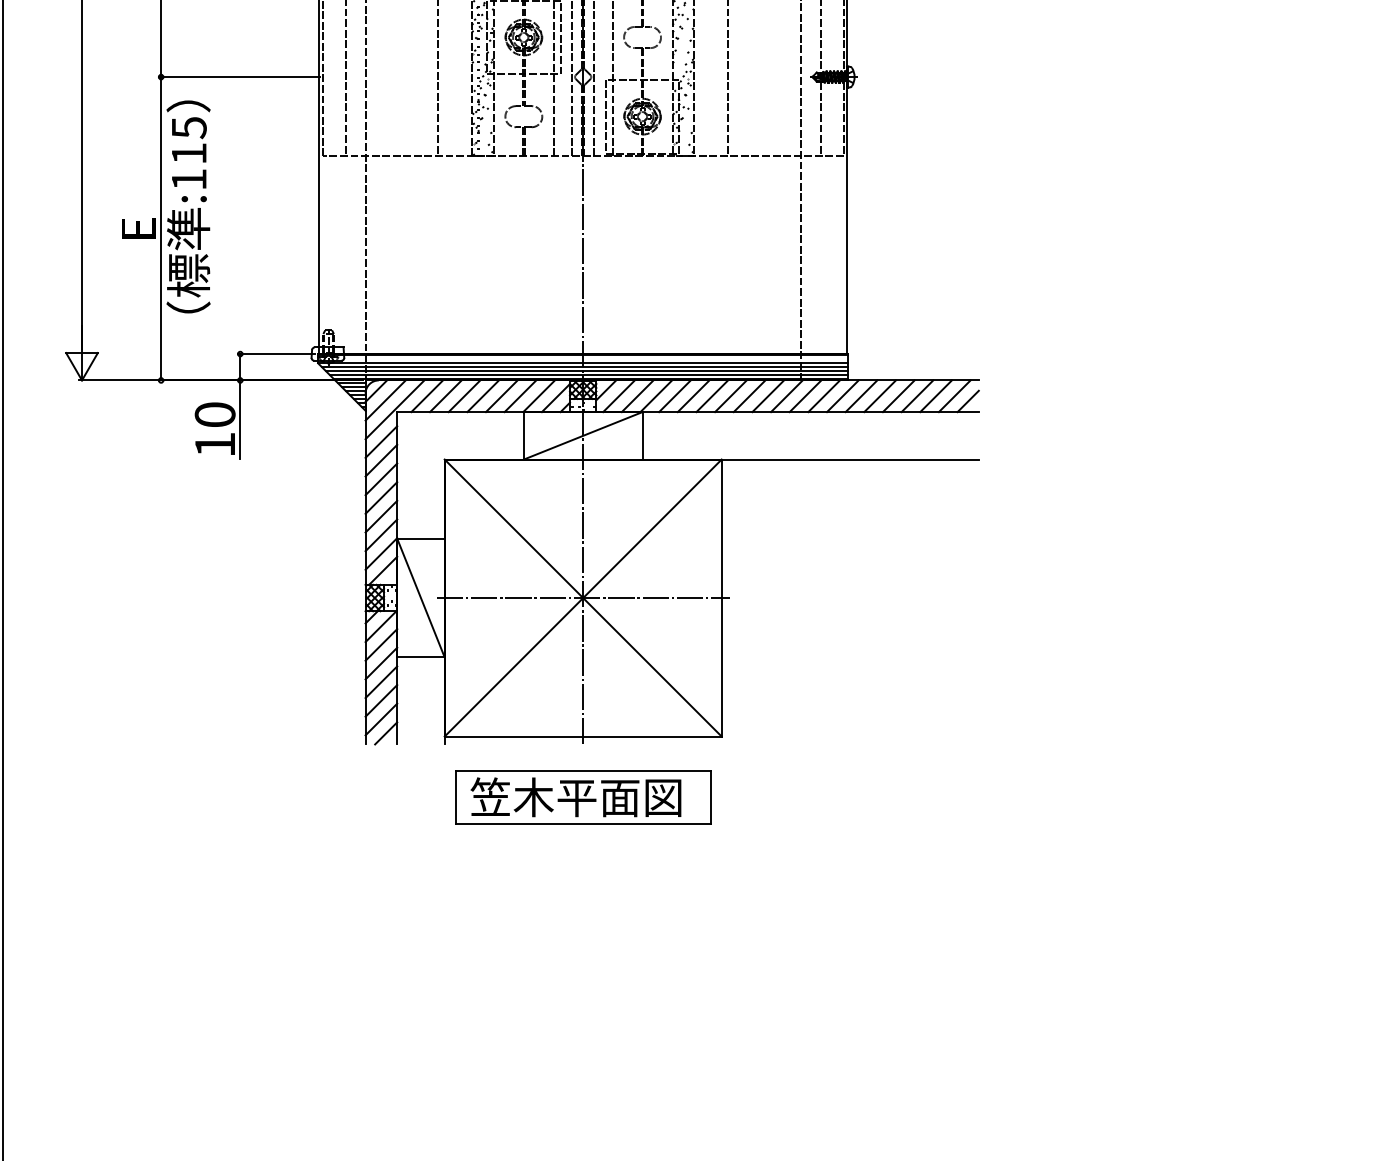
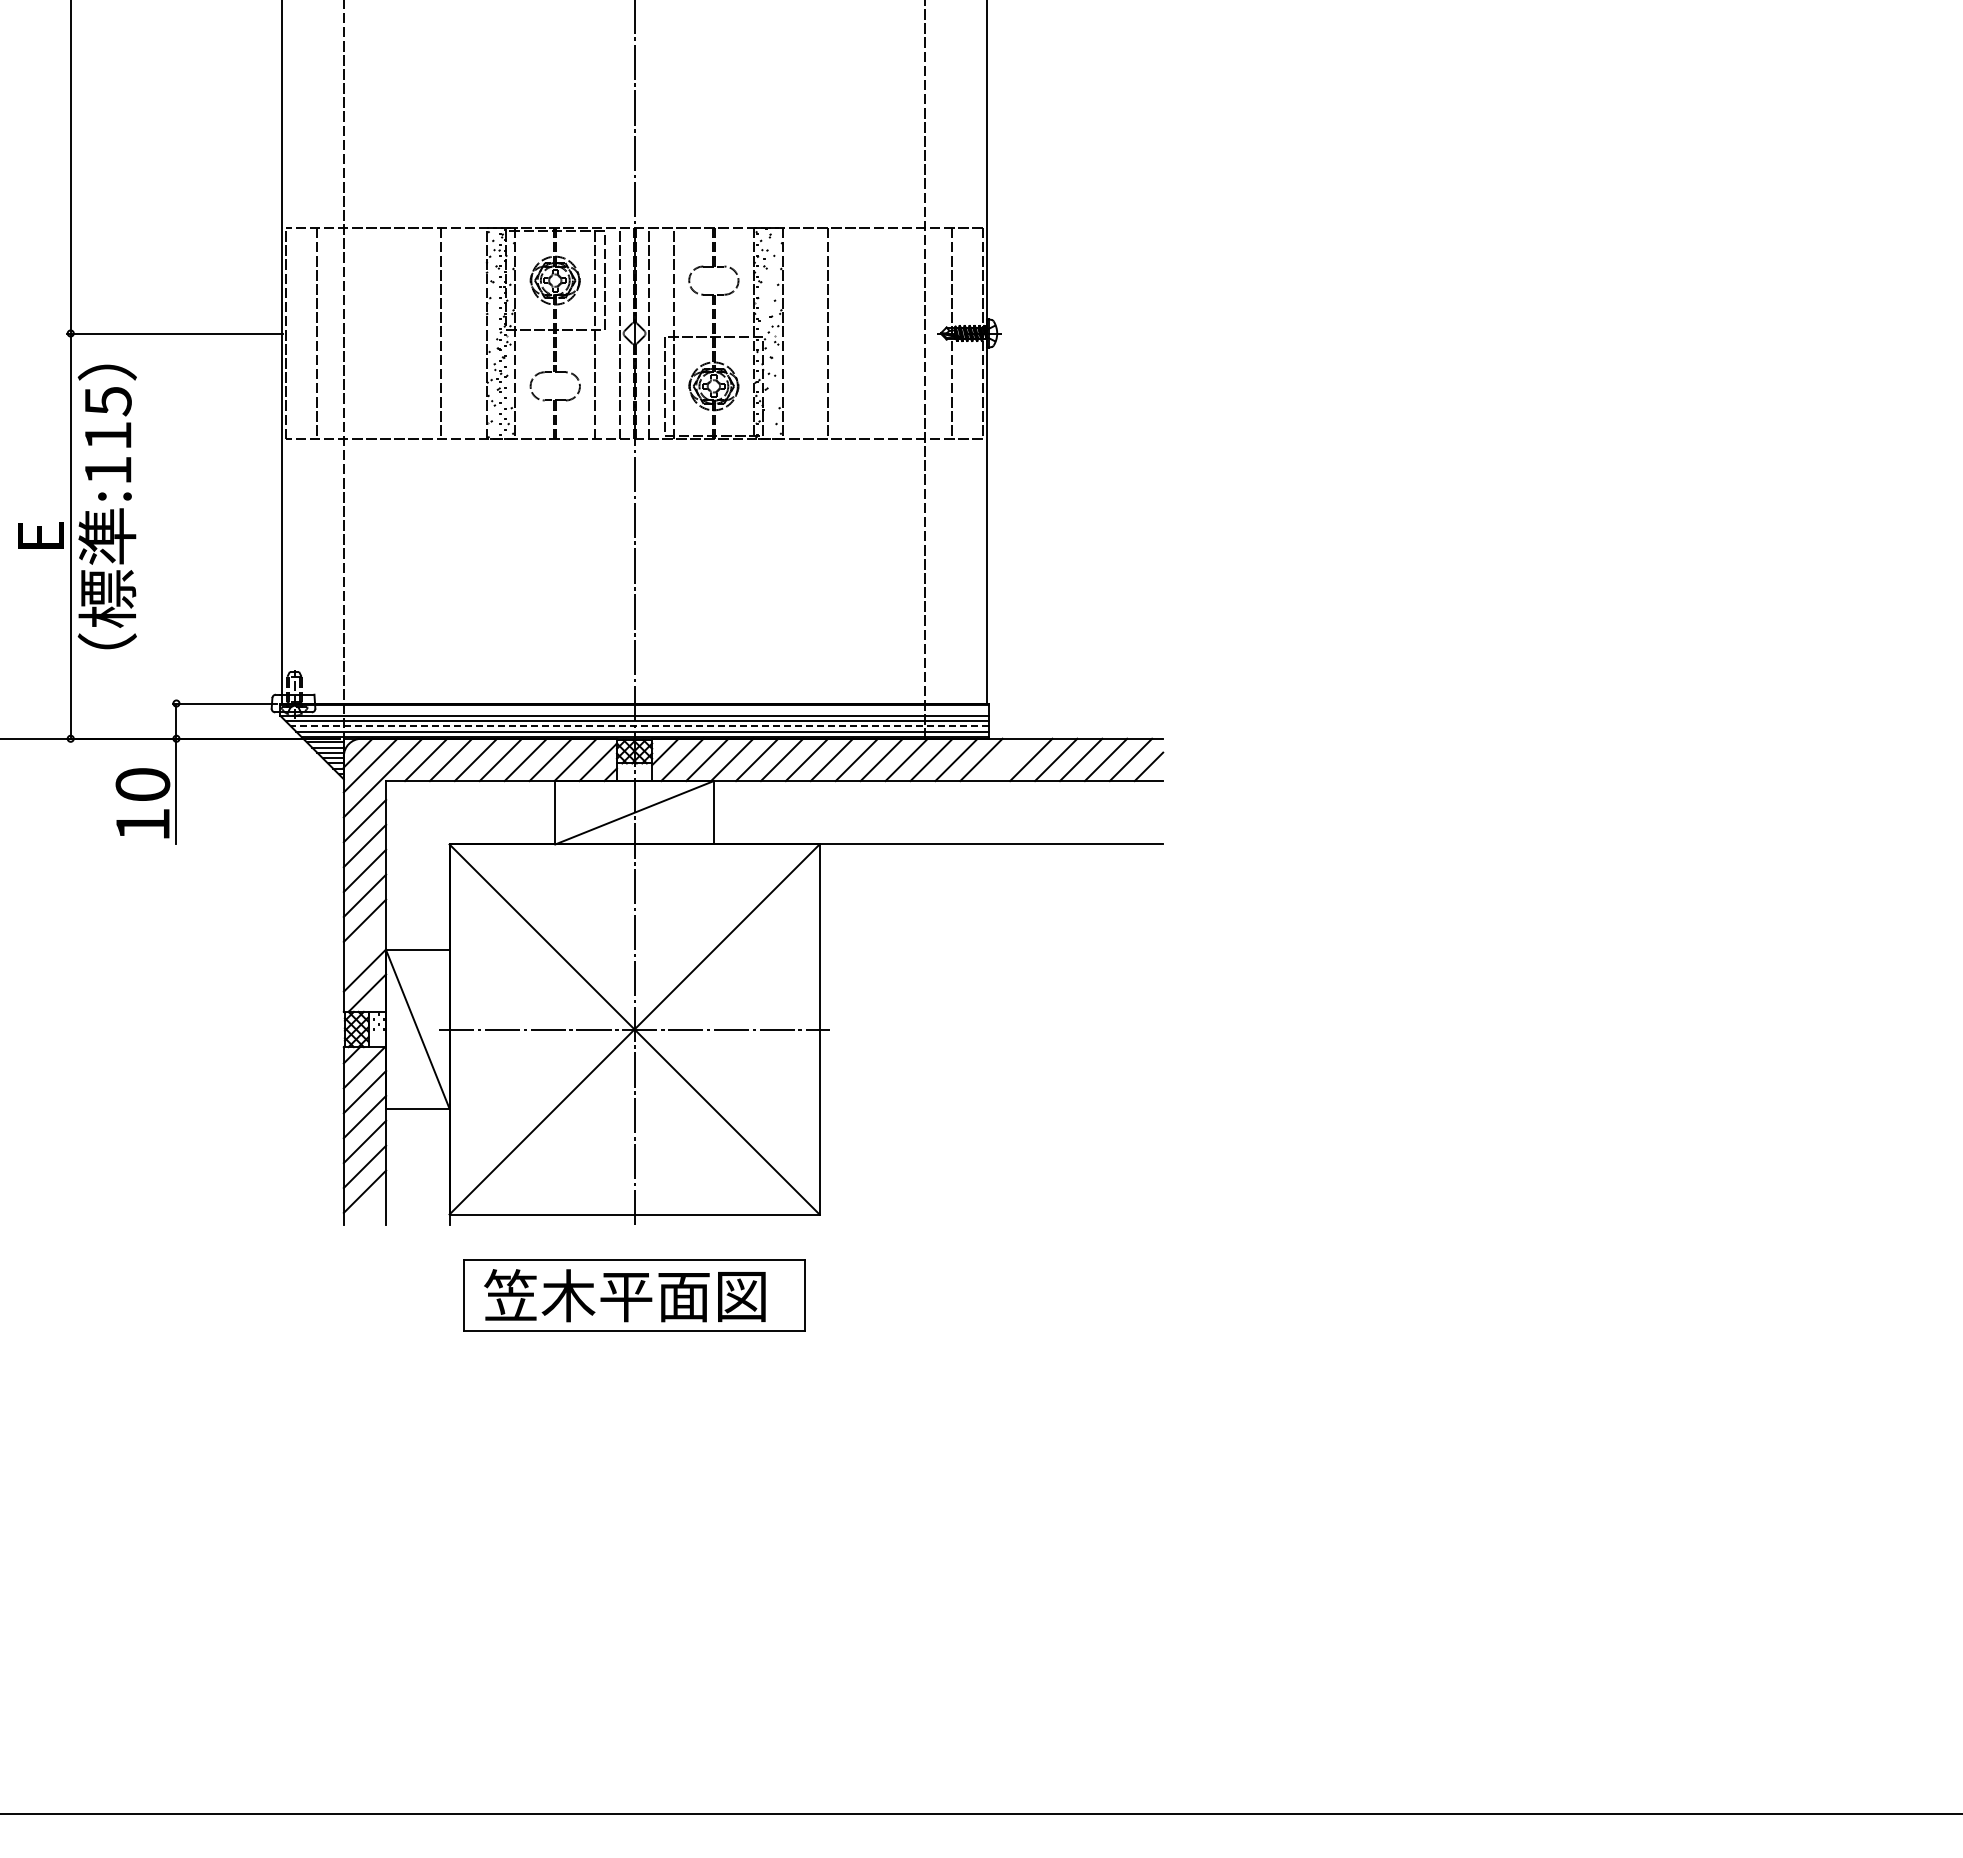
line: (586, 371) -> (639, 726), solid -> dashed
line: (861, 395) -> (1006, 759), removed
line: (381, 535) -> (364, 945), removed
line: (386, 733) -> (371, 1210), removed

